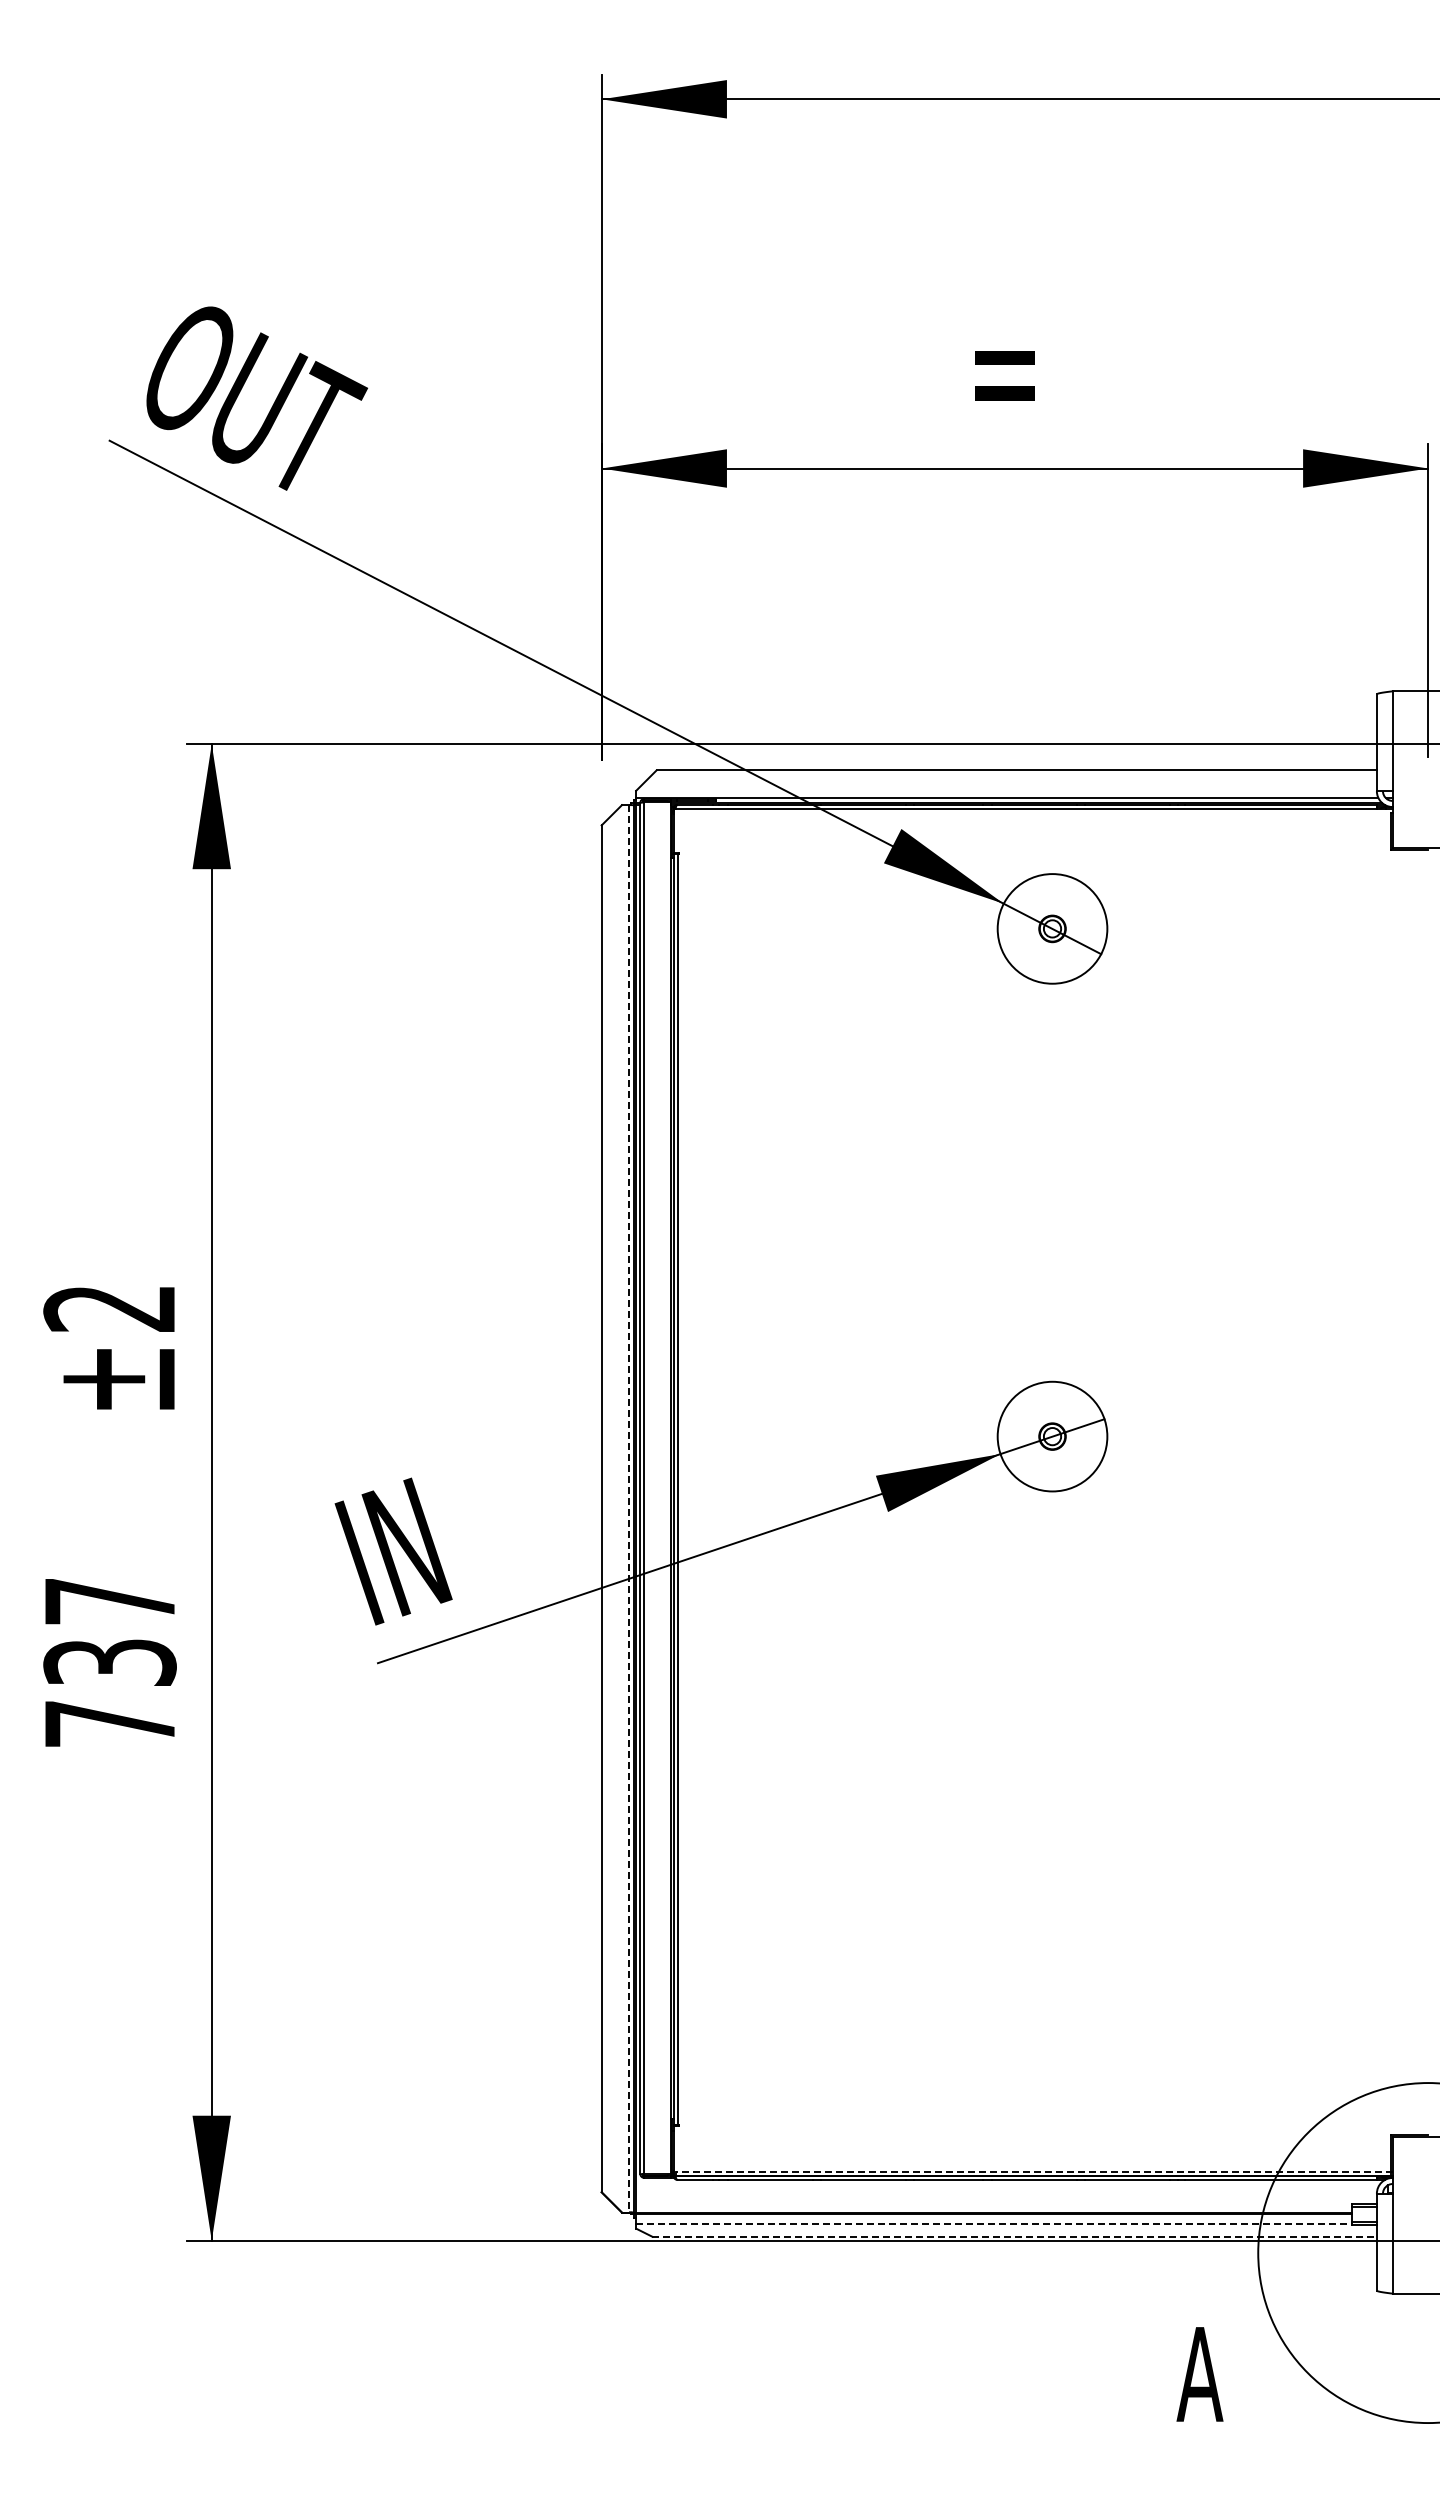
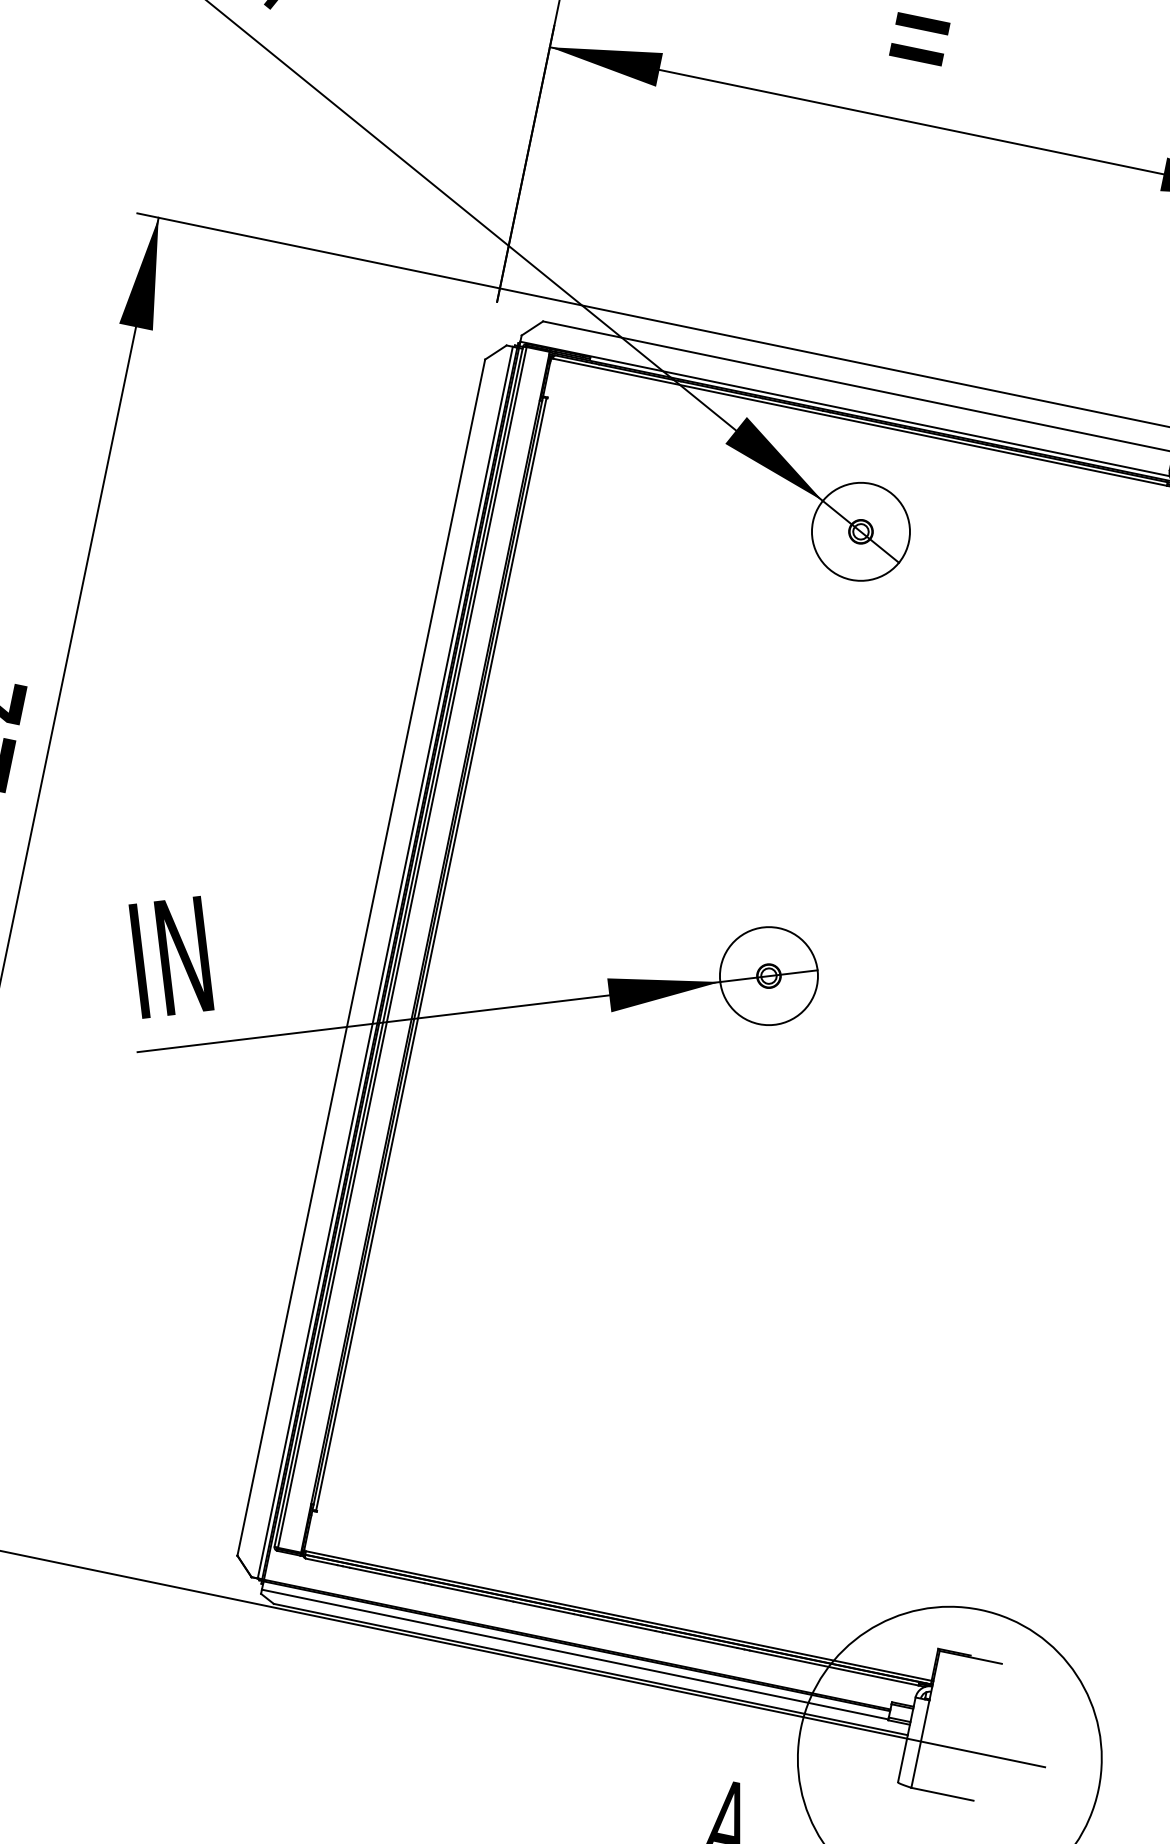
line: (629, 1508) -> (385, 962), dashed -> solid
line: (1033, 2171) -> (619, 1615), dashed -> solid
line: (994, 2223) -> (575, 1654), dashed -> solid
line: (1015, 2236) -> (591, 1669), dashed -> solid

